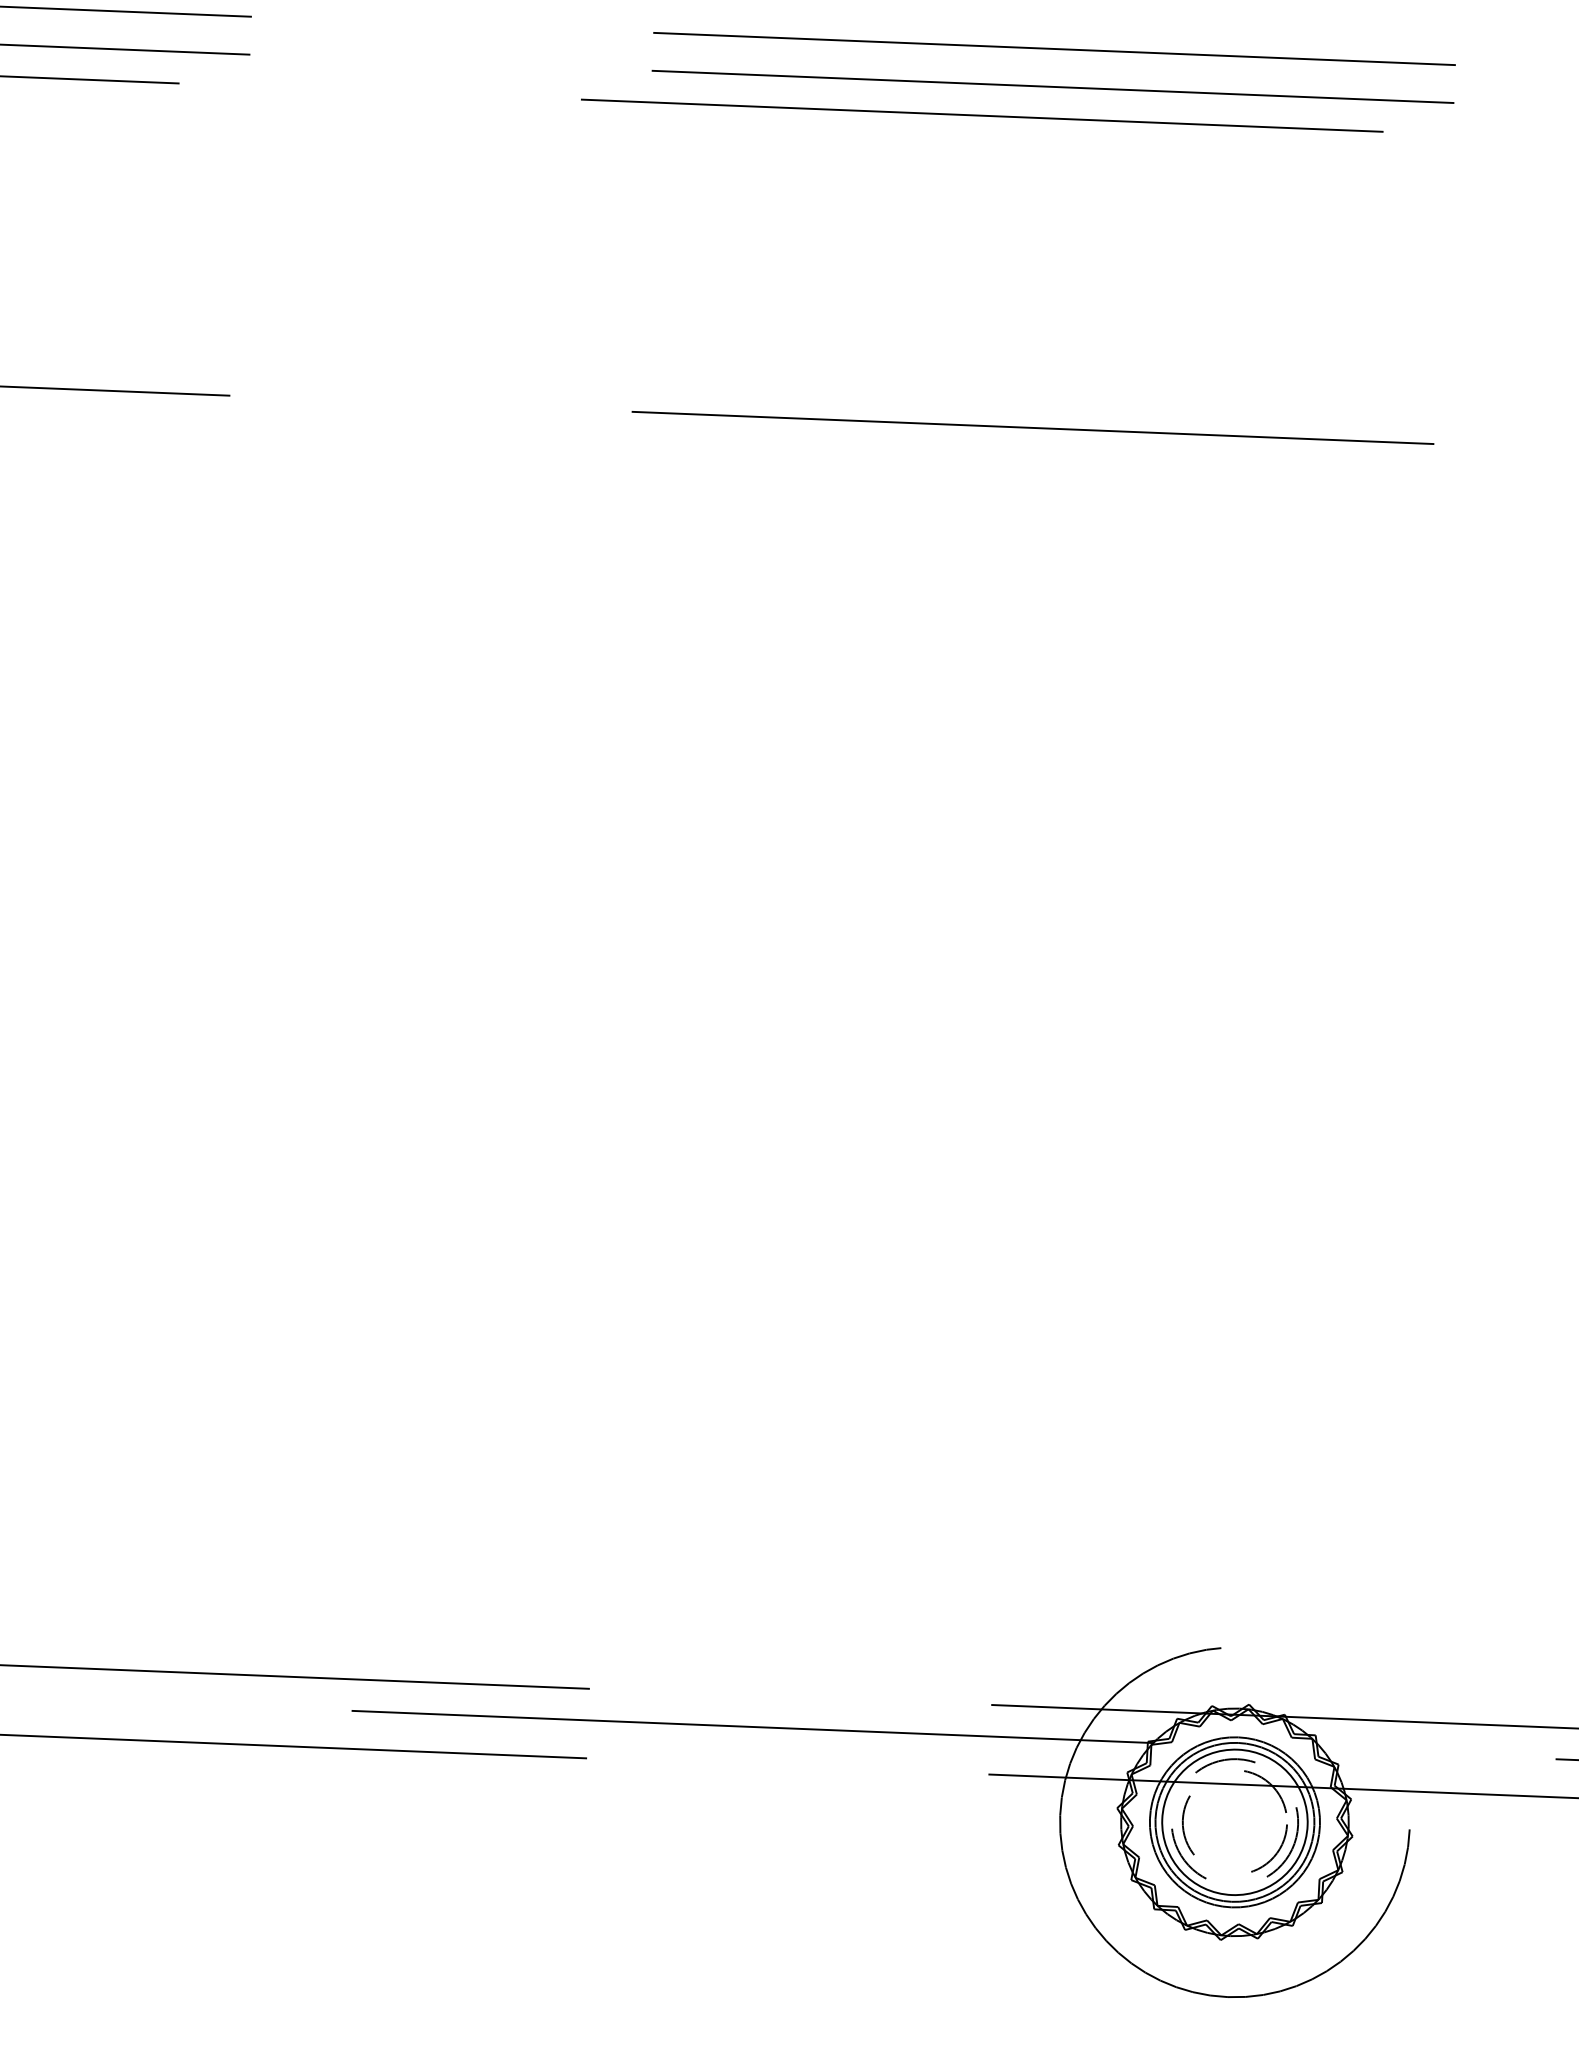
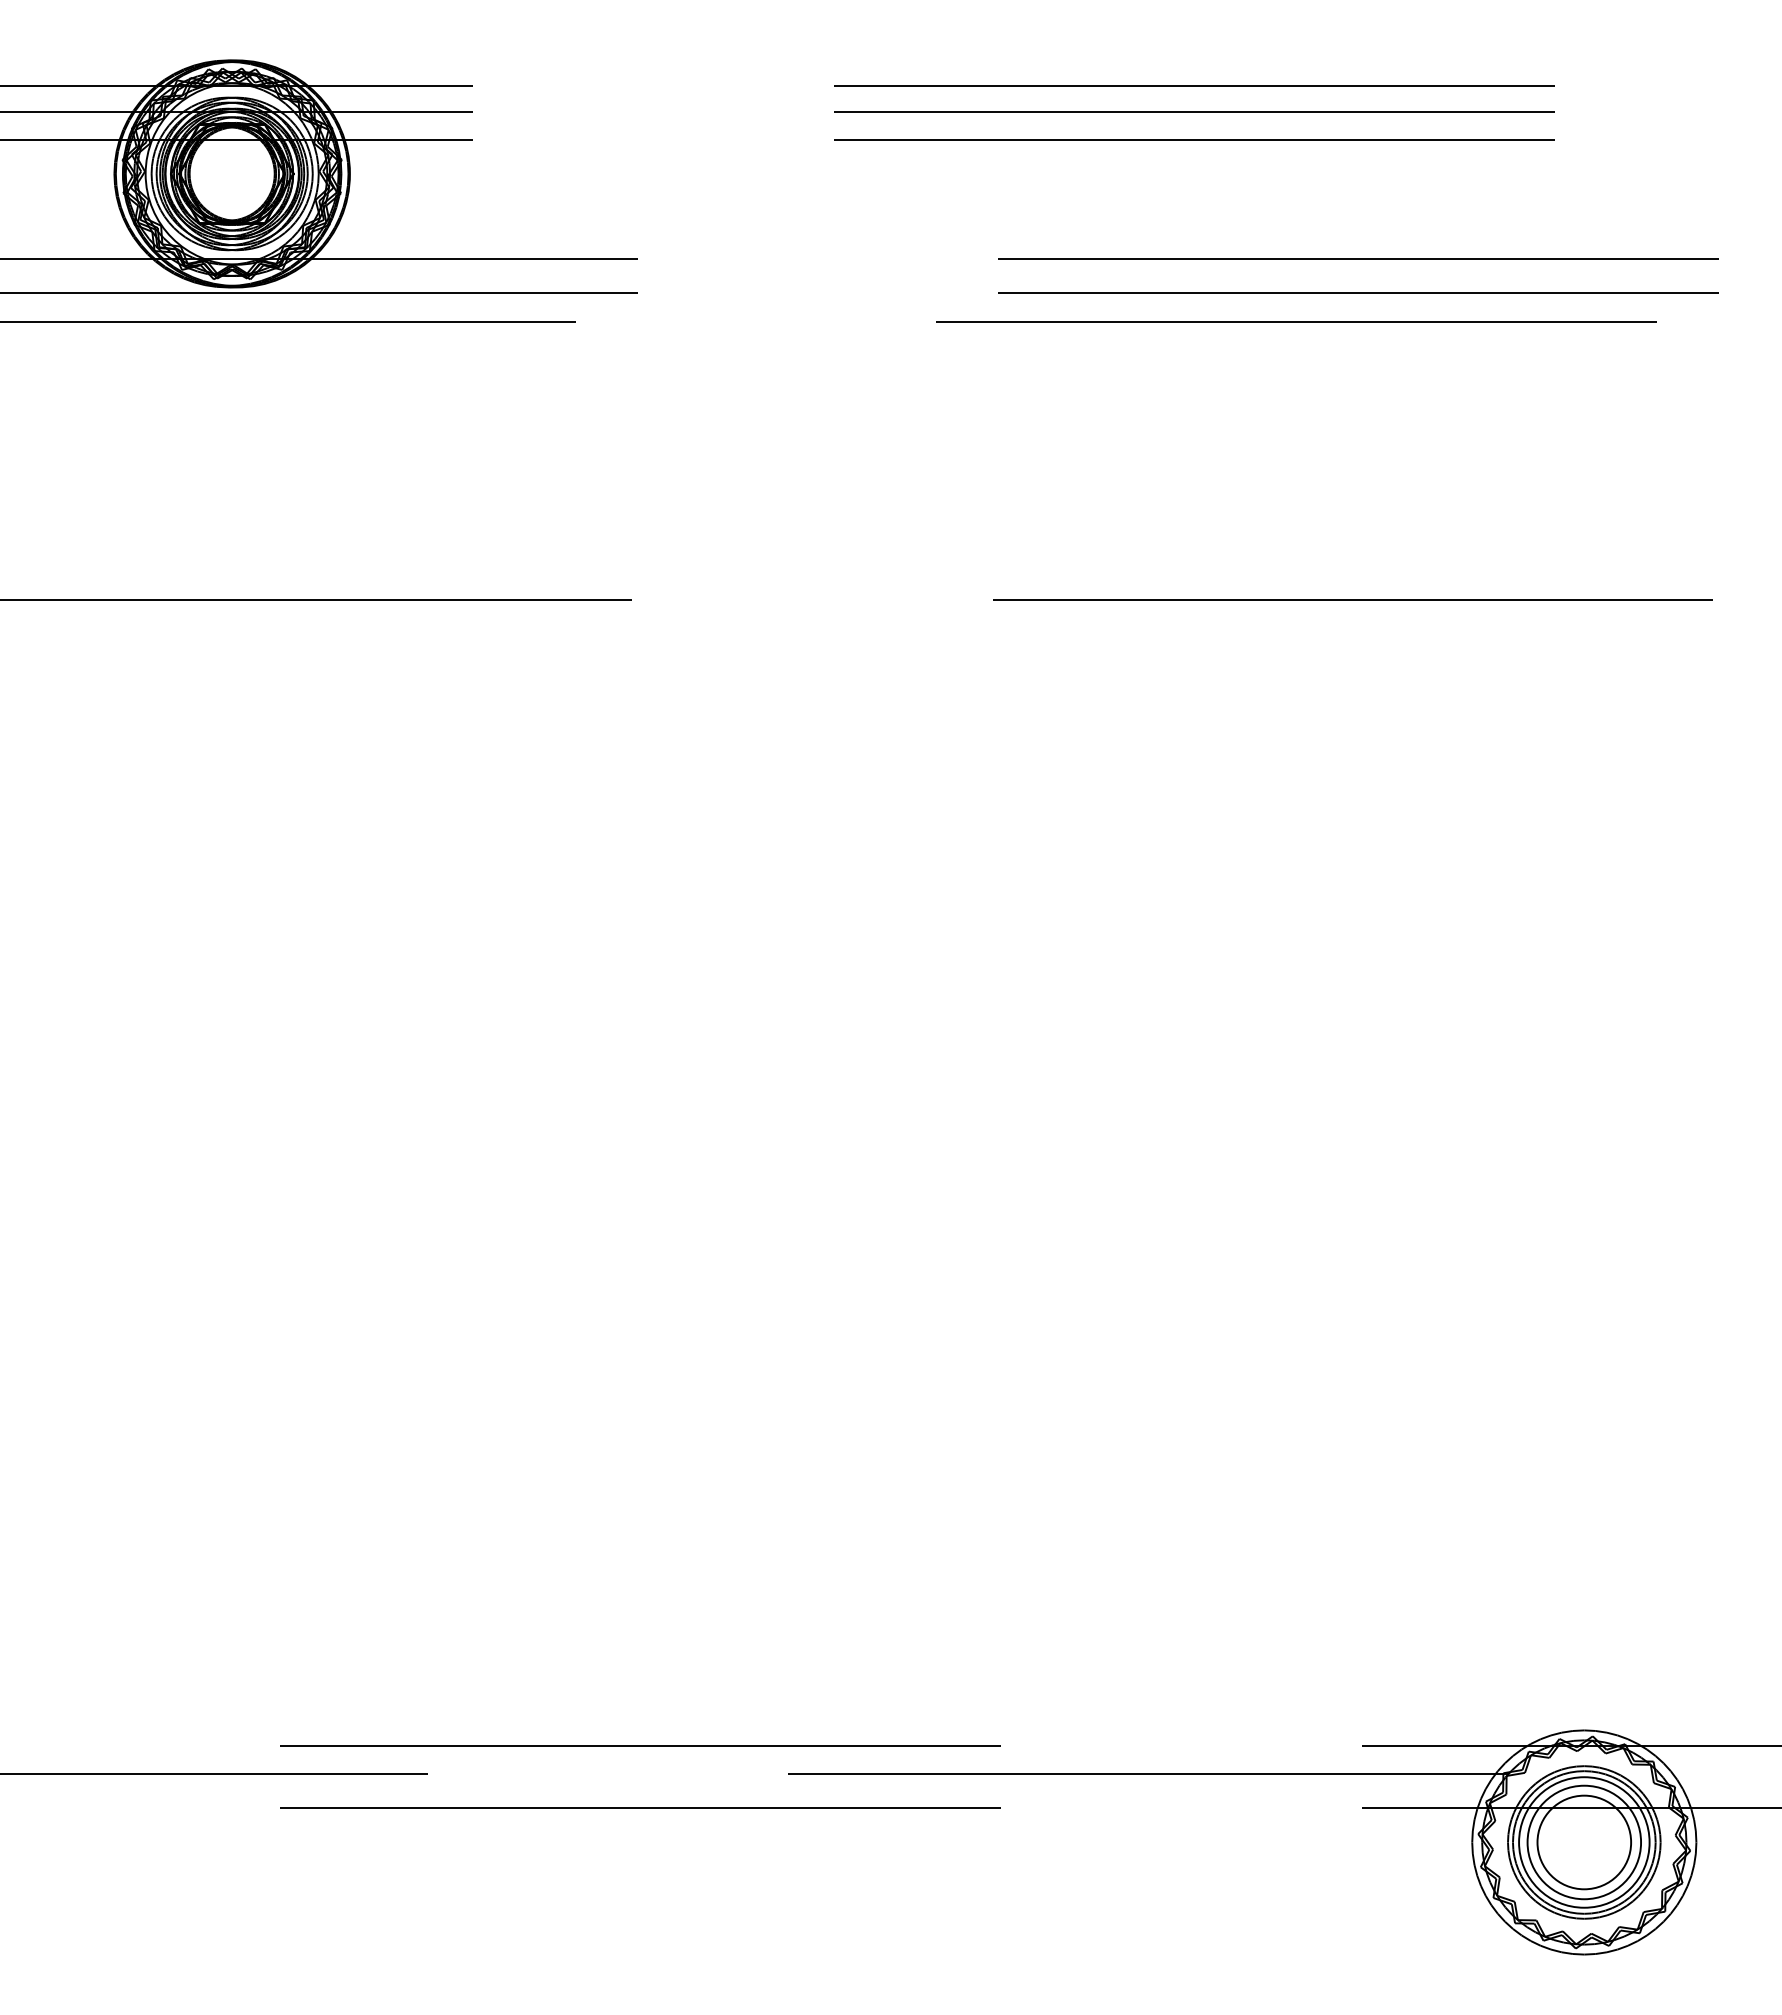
circle: (1235, 1822) -> (1584, 1842), dashed -> solid
circle: (1235, 1822) -> (1584, 1842), dashed -> solid
circle: (1235, 1822) -> (1584, 1842), size x0.71

